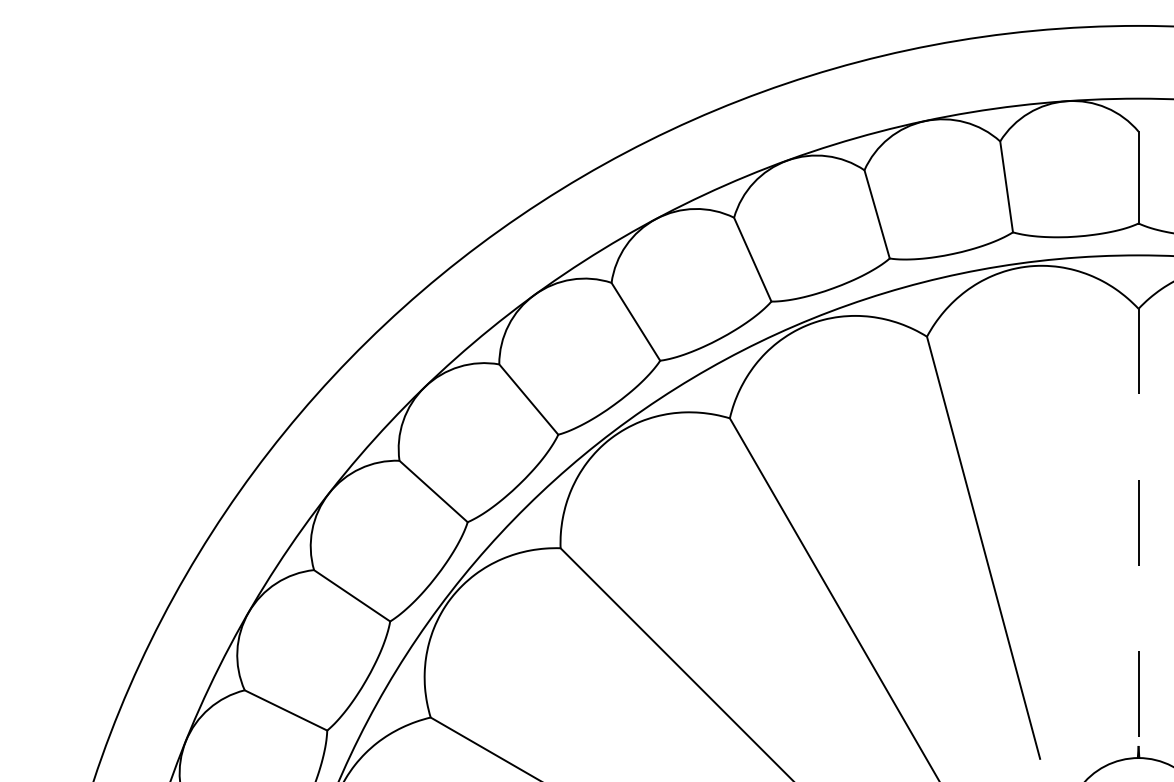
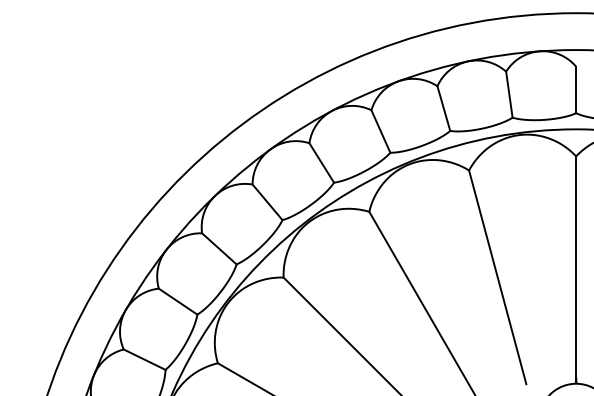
line: (1139, 528) -> (576, 267), dashed -> solid

